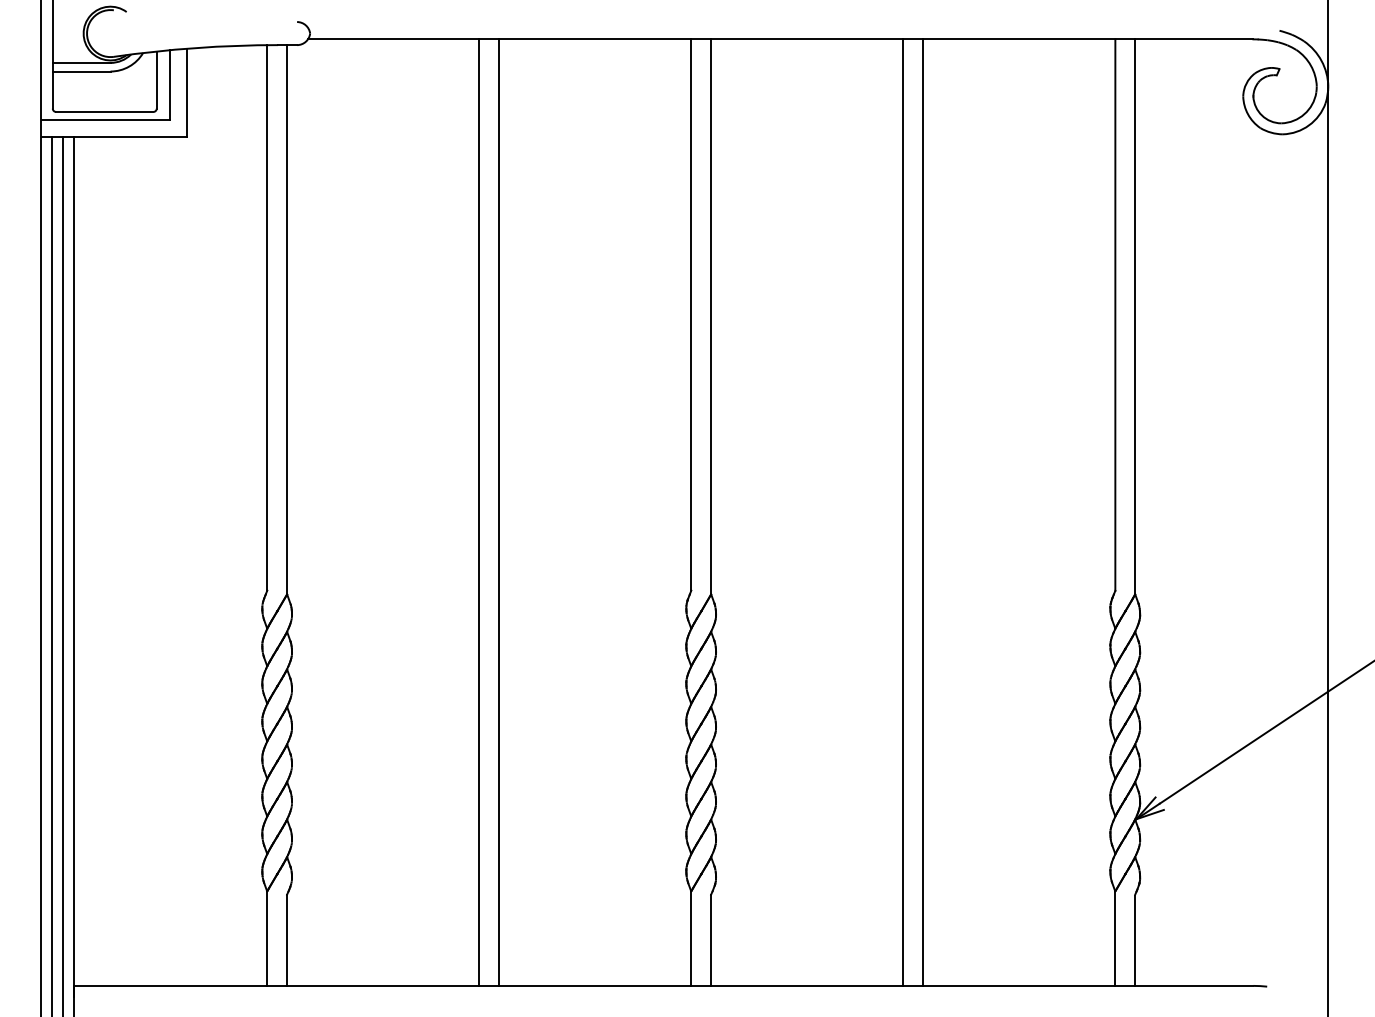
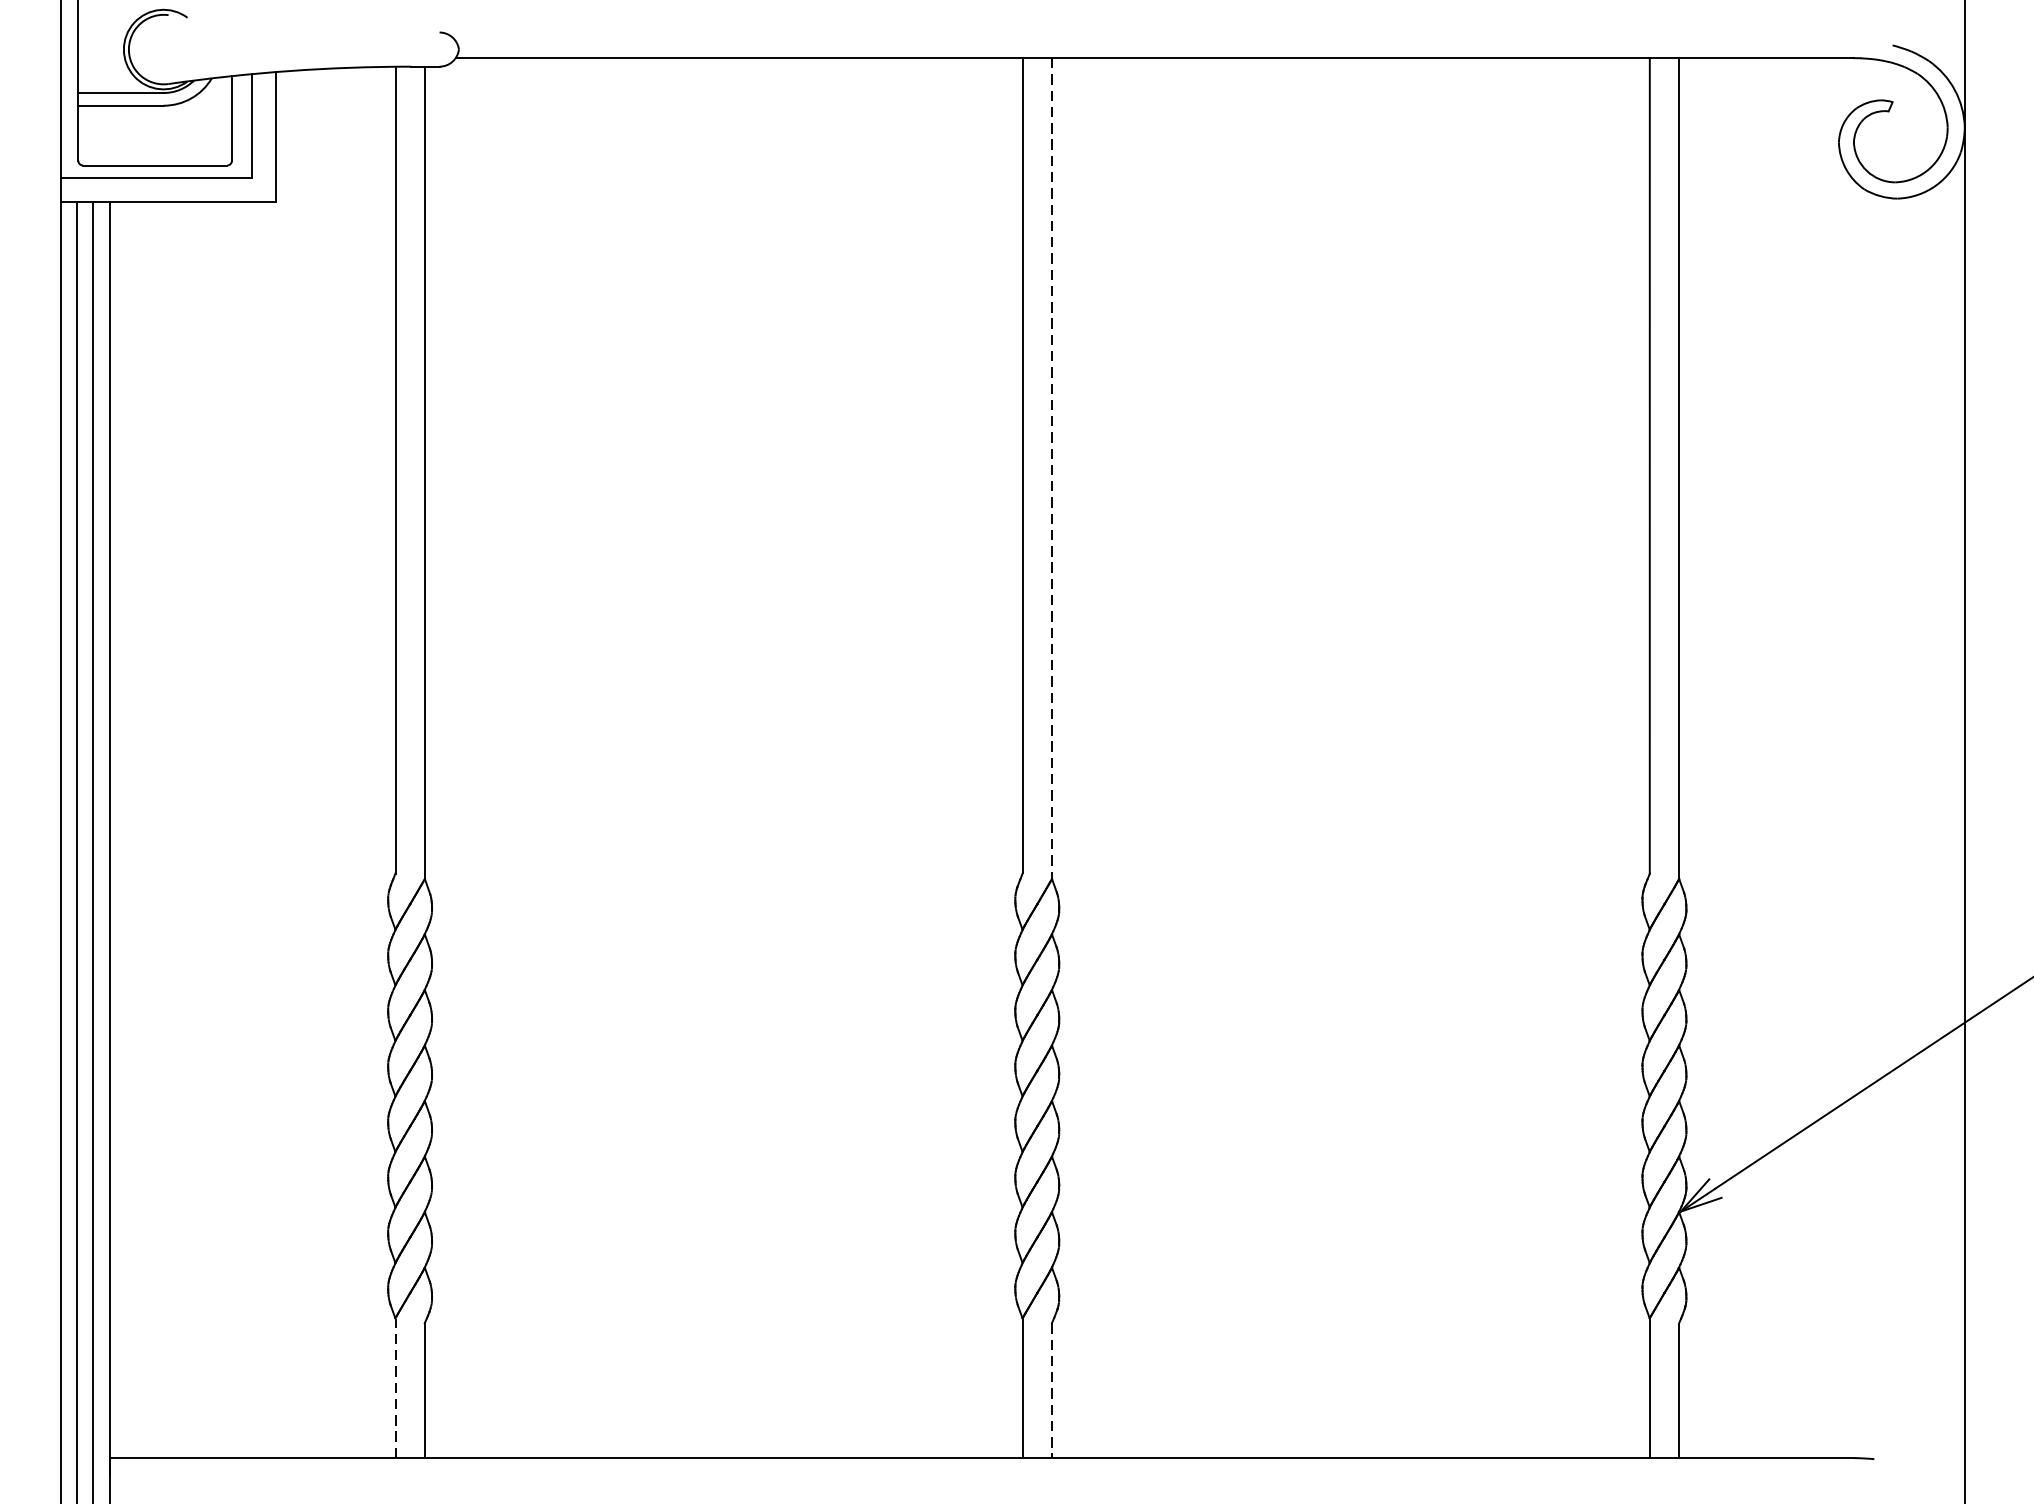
line: (711, 317) -> (1052, 469), solid -> dashed
line: (479, 512) -> (709, 757), removed
line: (499, 512) -> (738, 757), removed
line: (903, 512) -> (1336, 757), removed
line: (923, 512) -> (1366, 757), removed
line: (267, 938) -> (395, 1387), solid -> dashed
line: (711, 940) -> (1052, 1390), solid -> dashed

